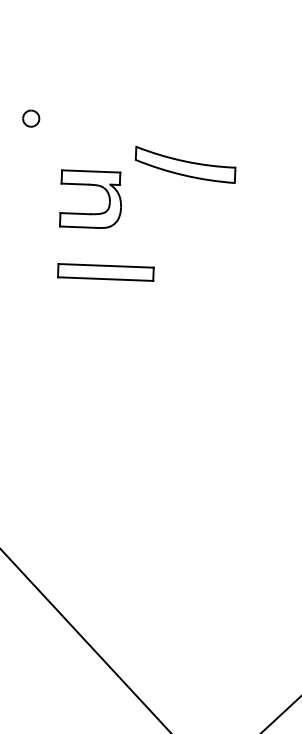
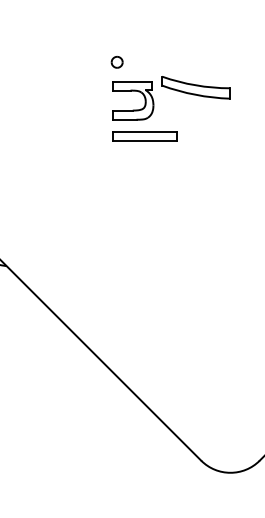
part: (30, 118) -> (116, 62), moved
part: (184, 164) -> (195, 87), moved
part: (105, 272) -> (144, 136), moved

